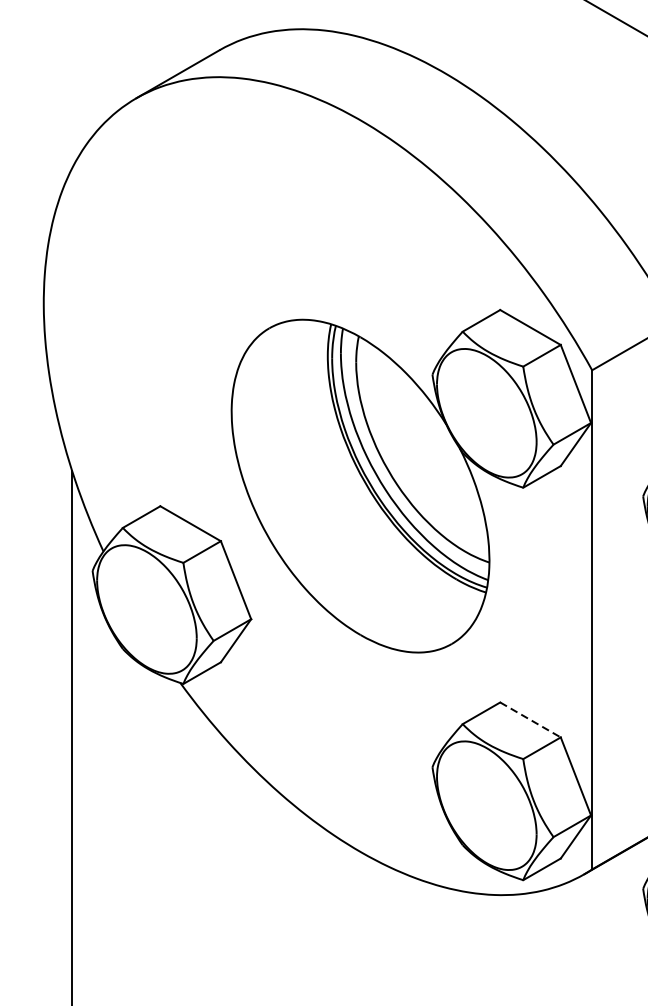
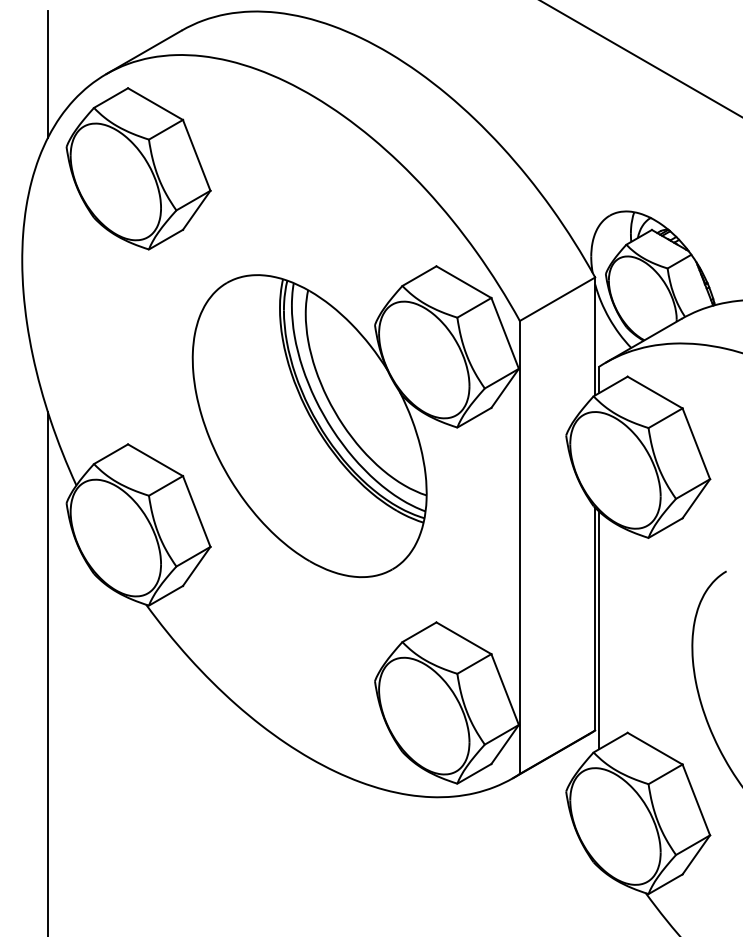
line: (72, 98) -> (48, 74), added
part: (171, 202) -> (138, 168), added
line: (530, 720) -> (463, 638), dashed -> solid

